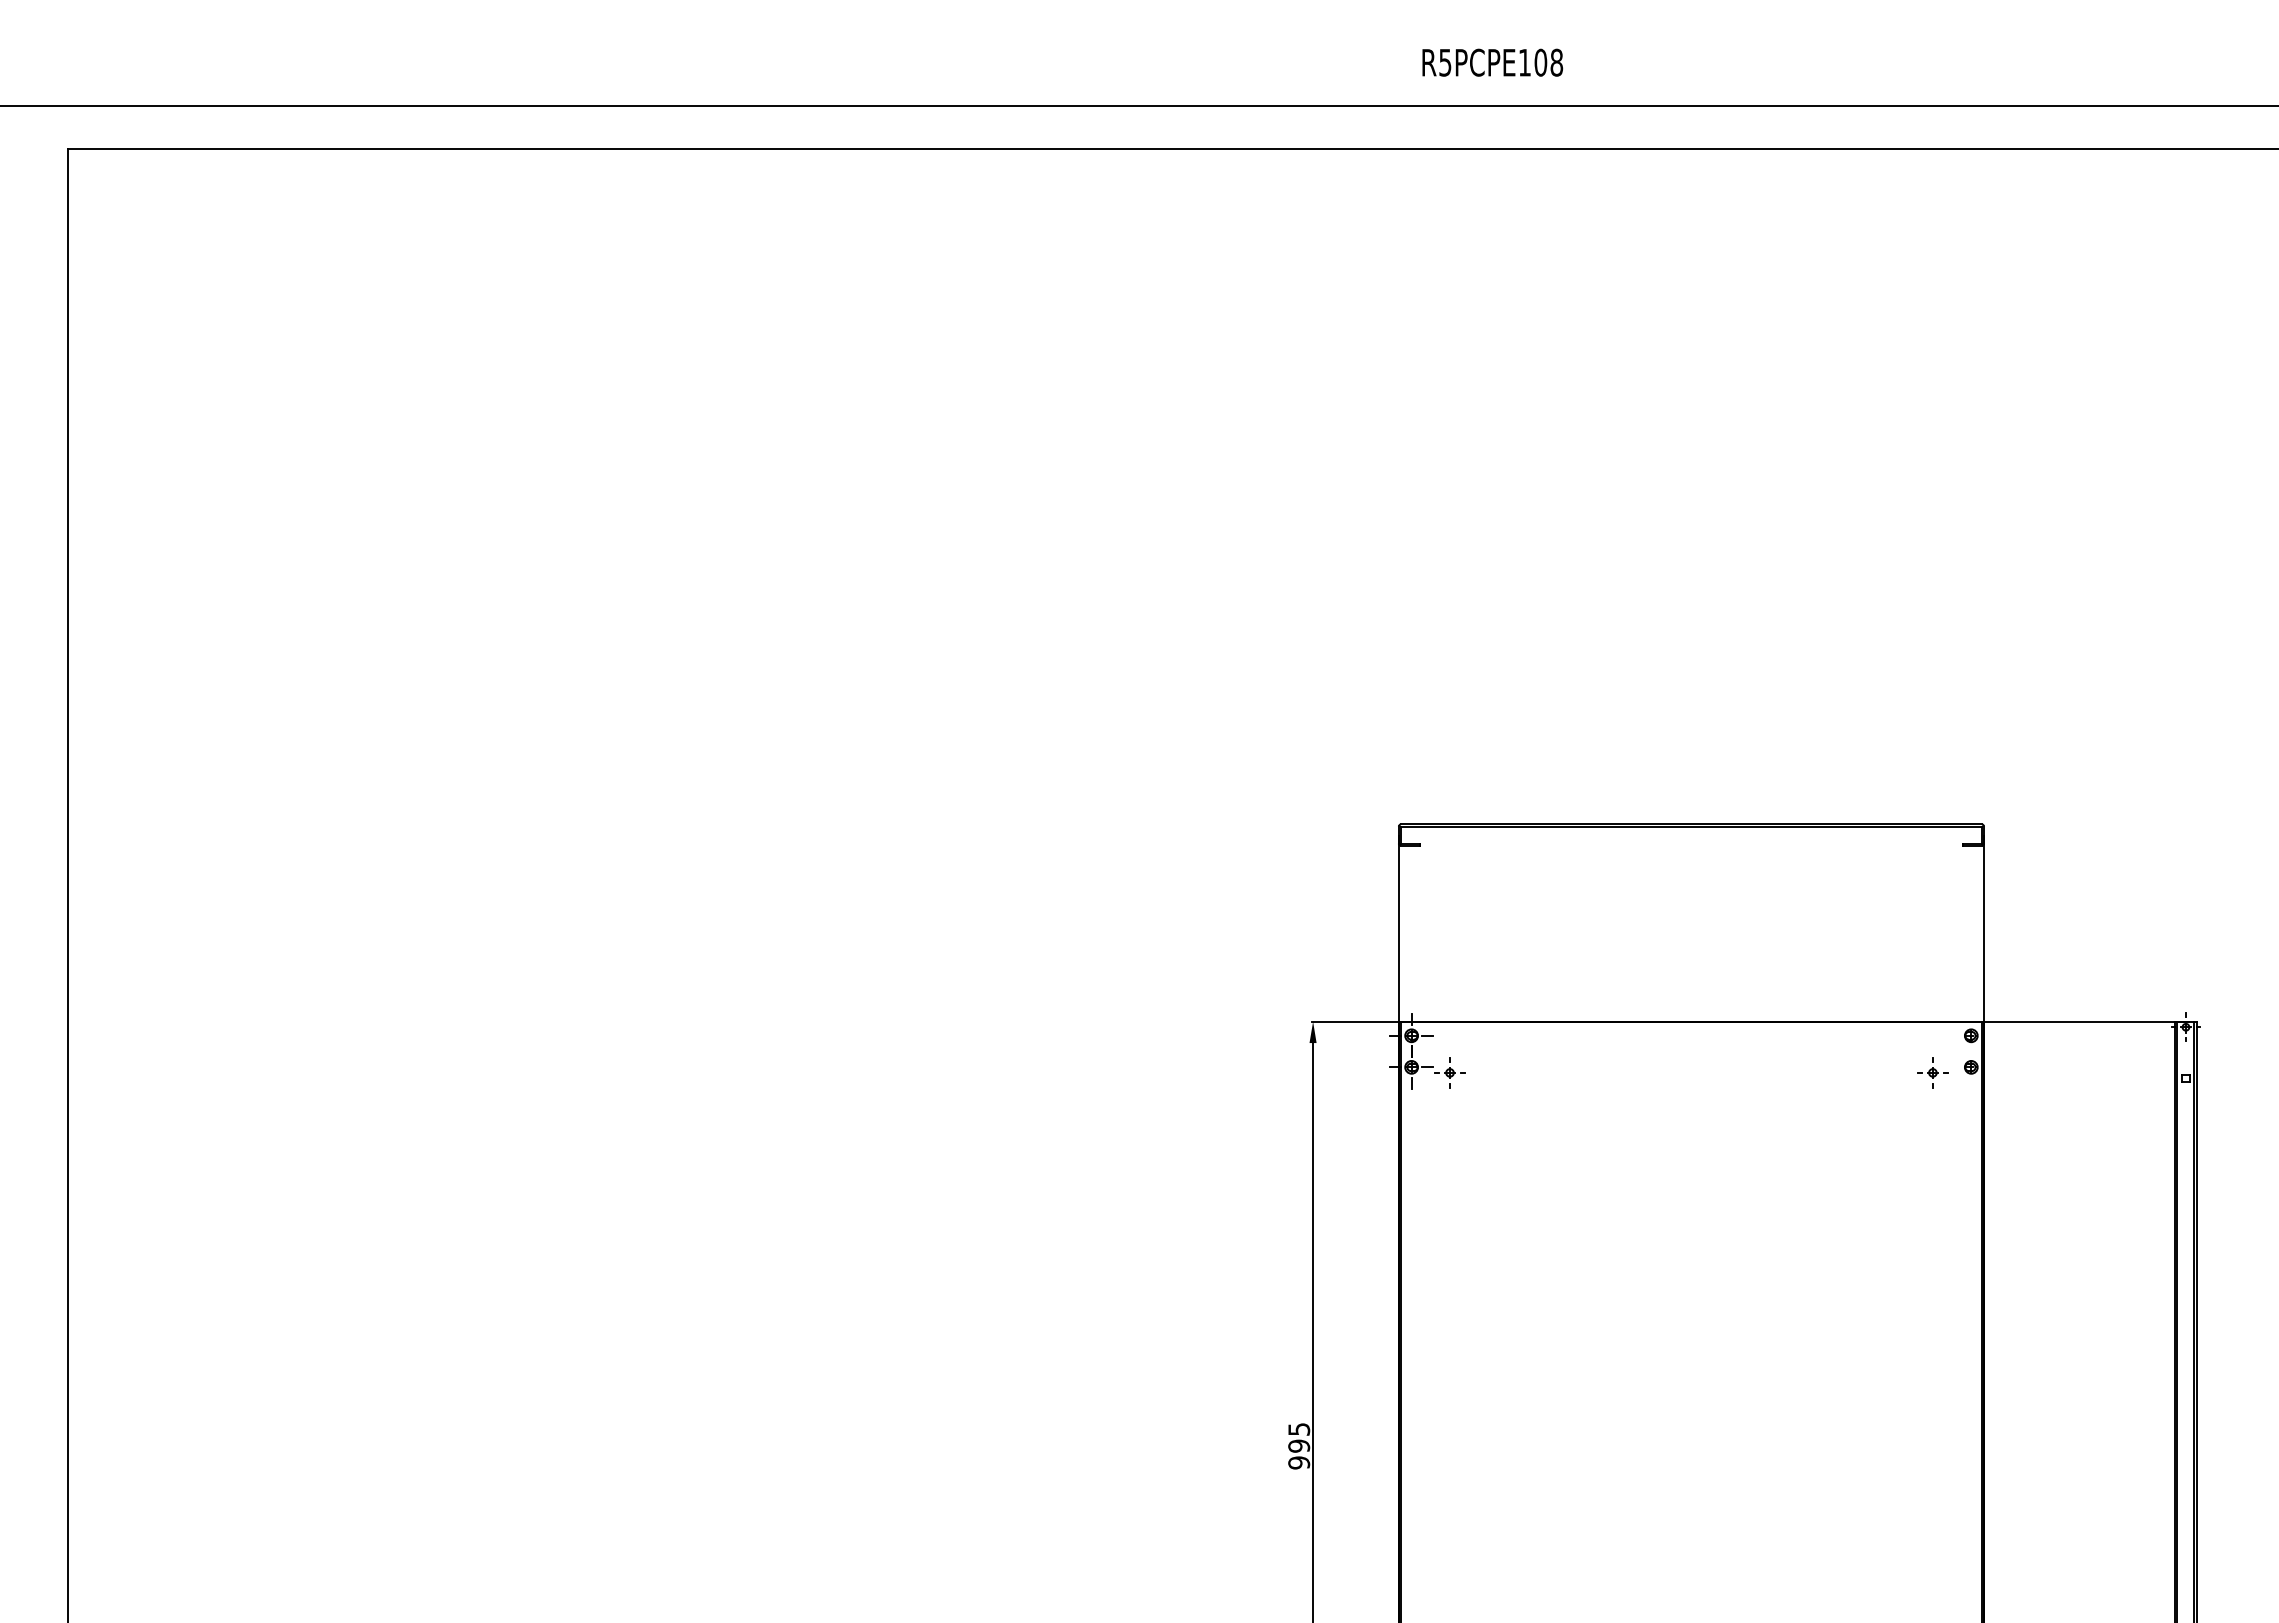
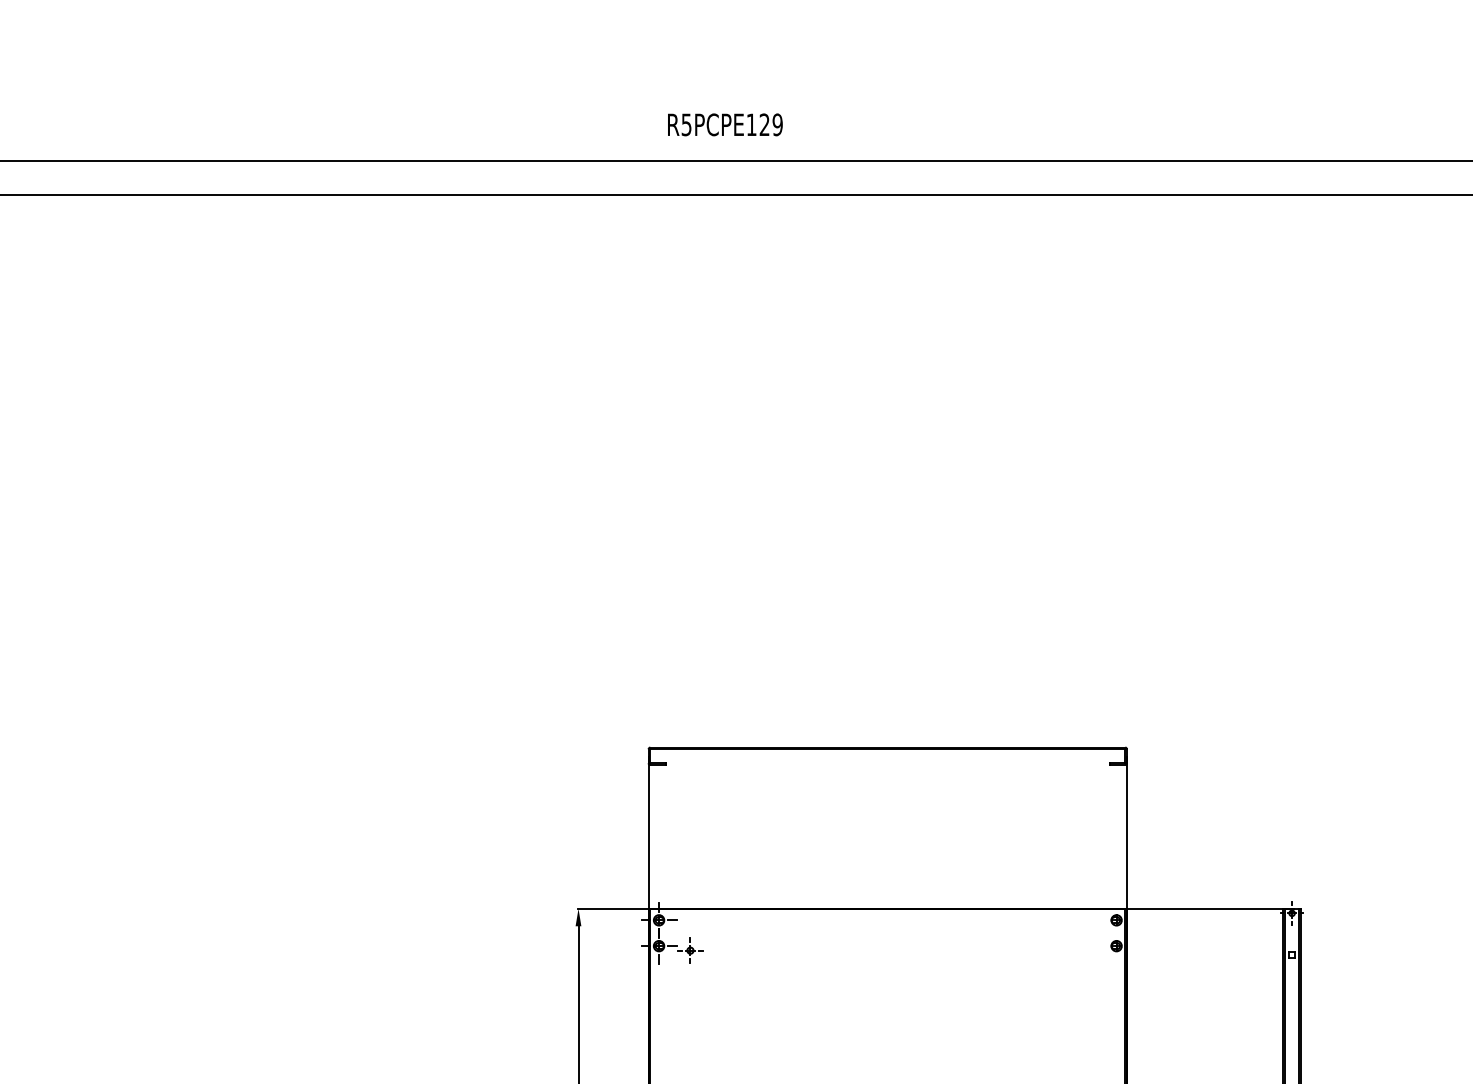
text: (1548, 62) -> (770, 124), R5PCPE108 -> R5PCPE129
part: (1932, 1072) -> (1084, 950), removed

